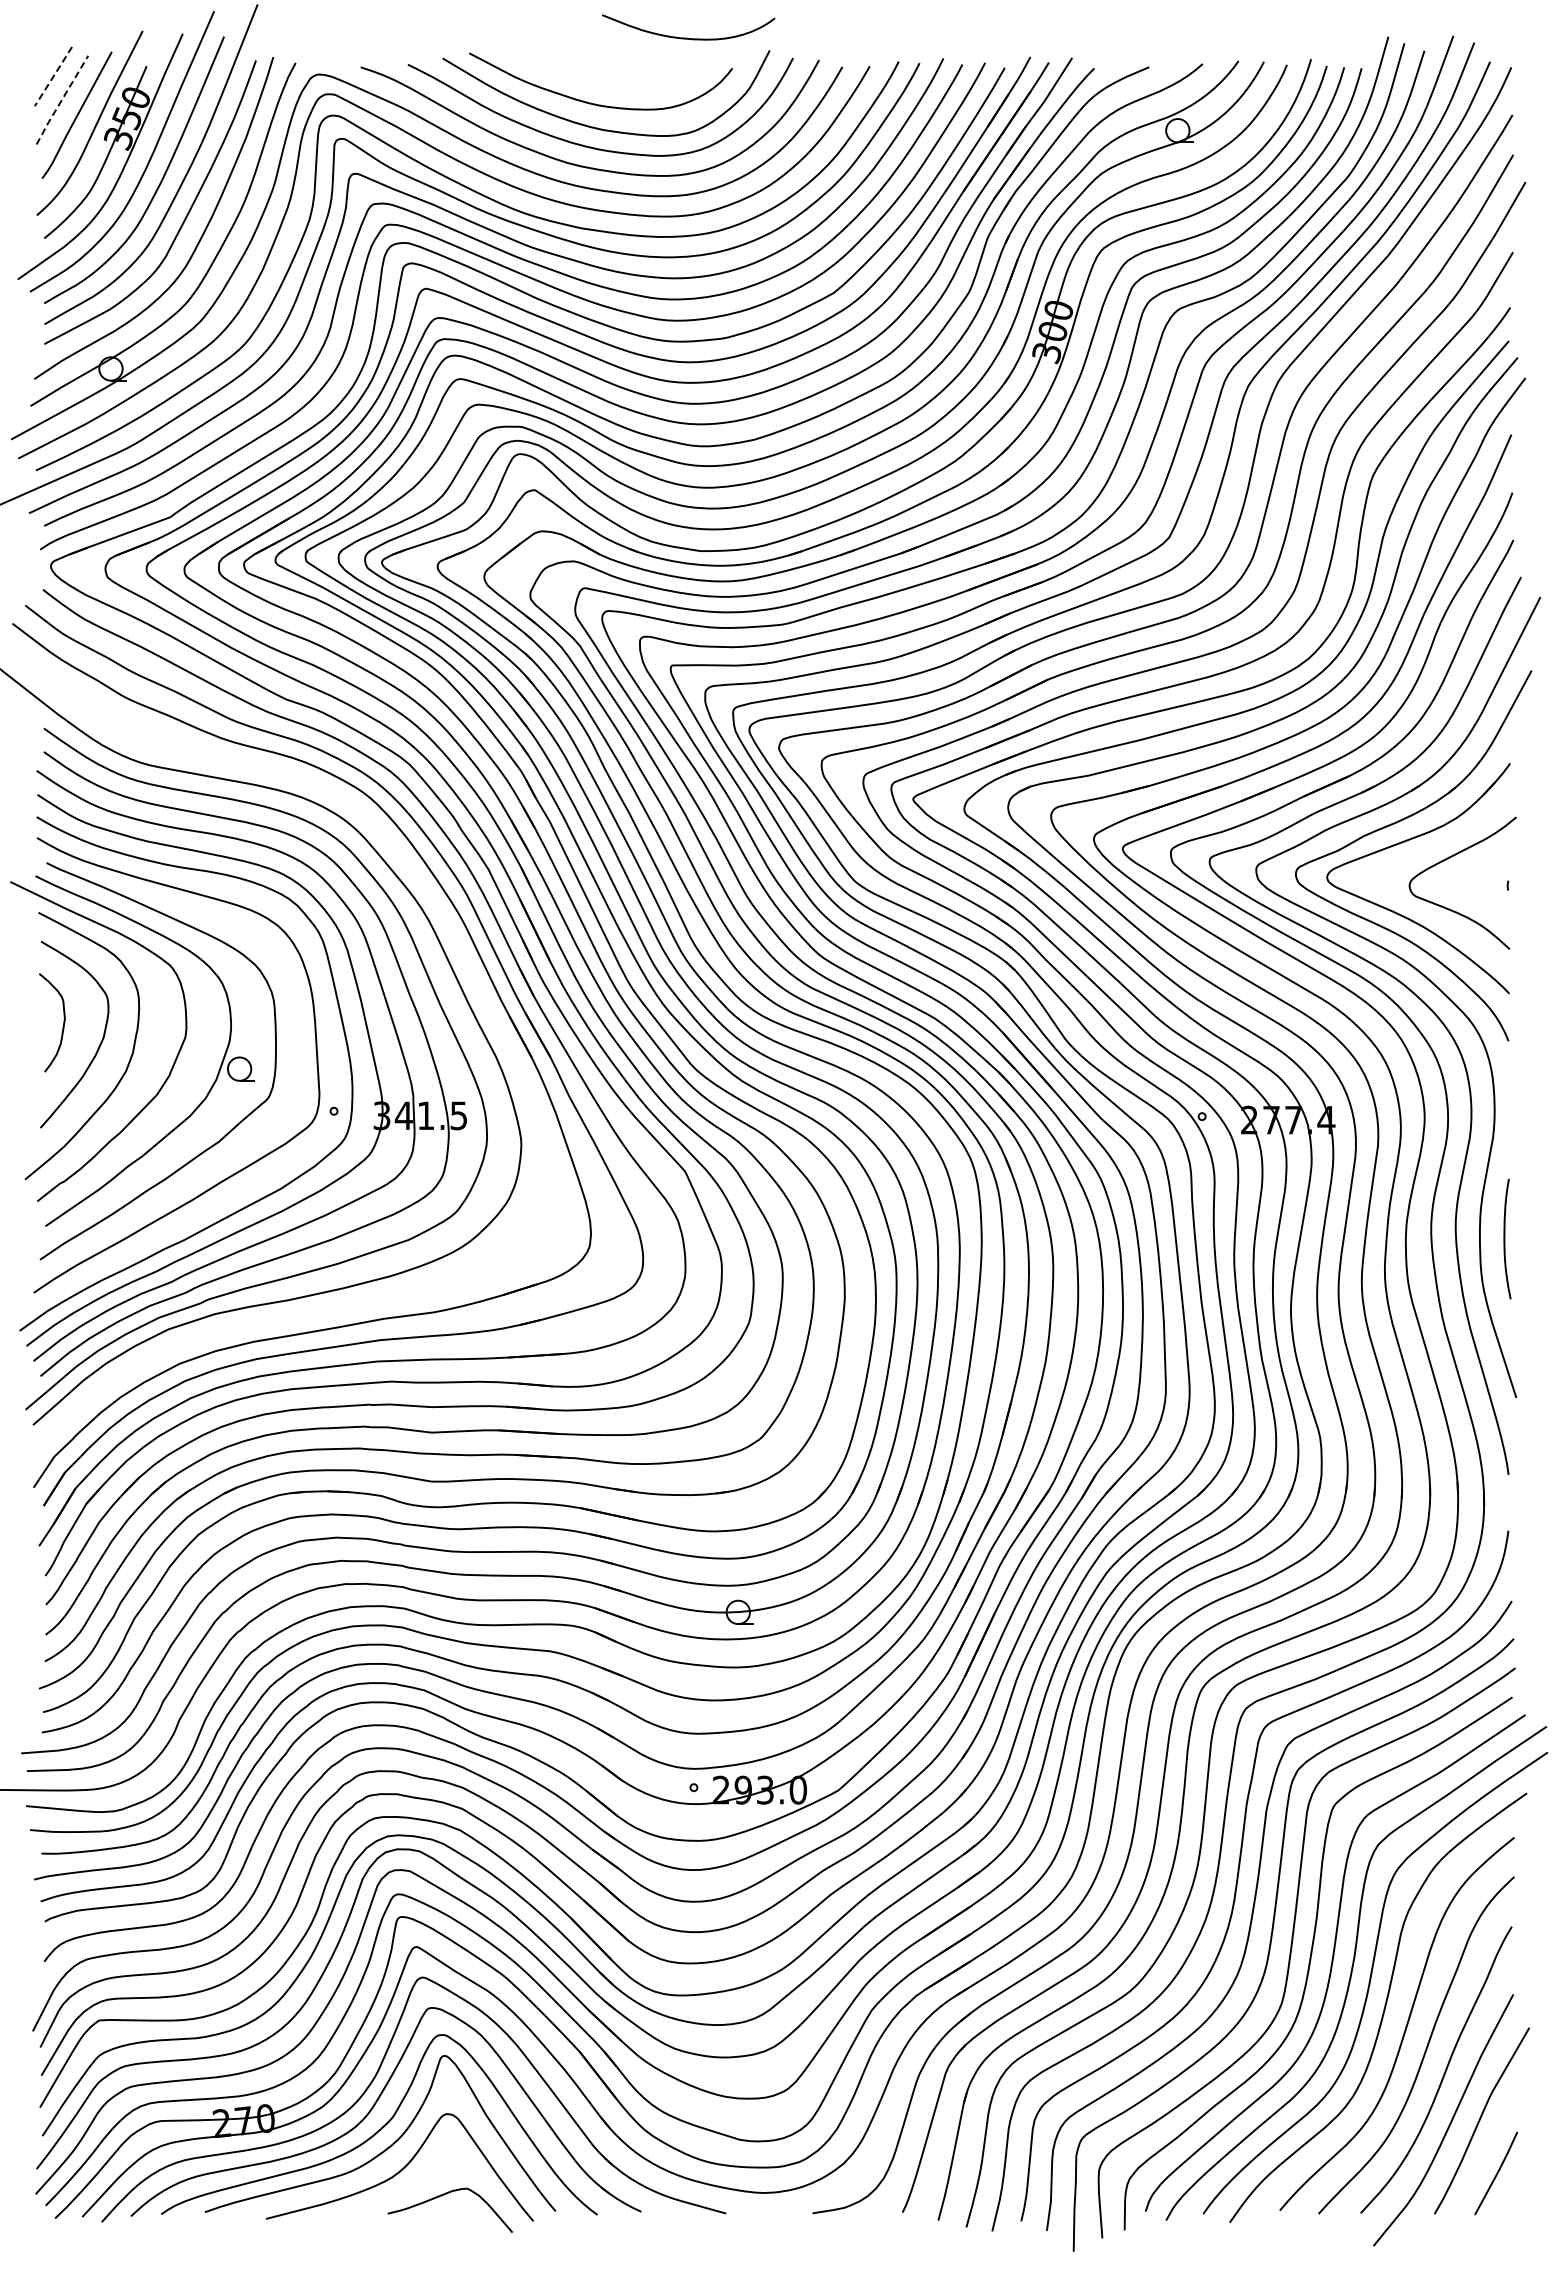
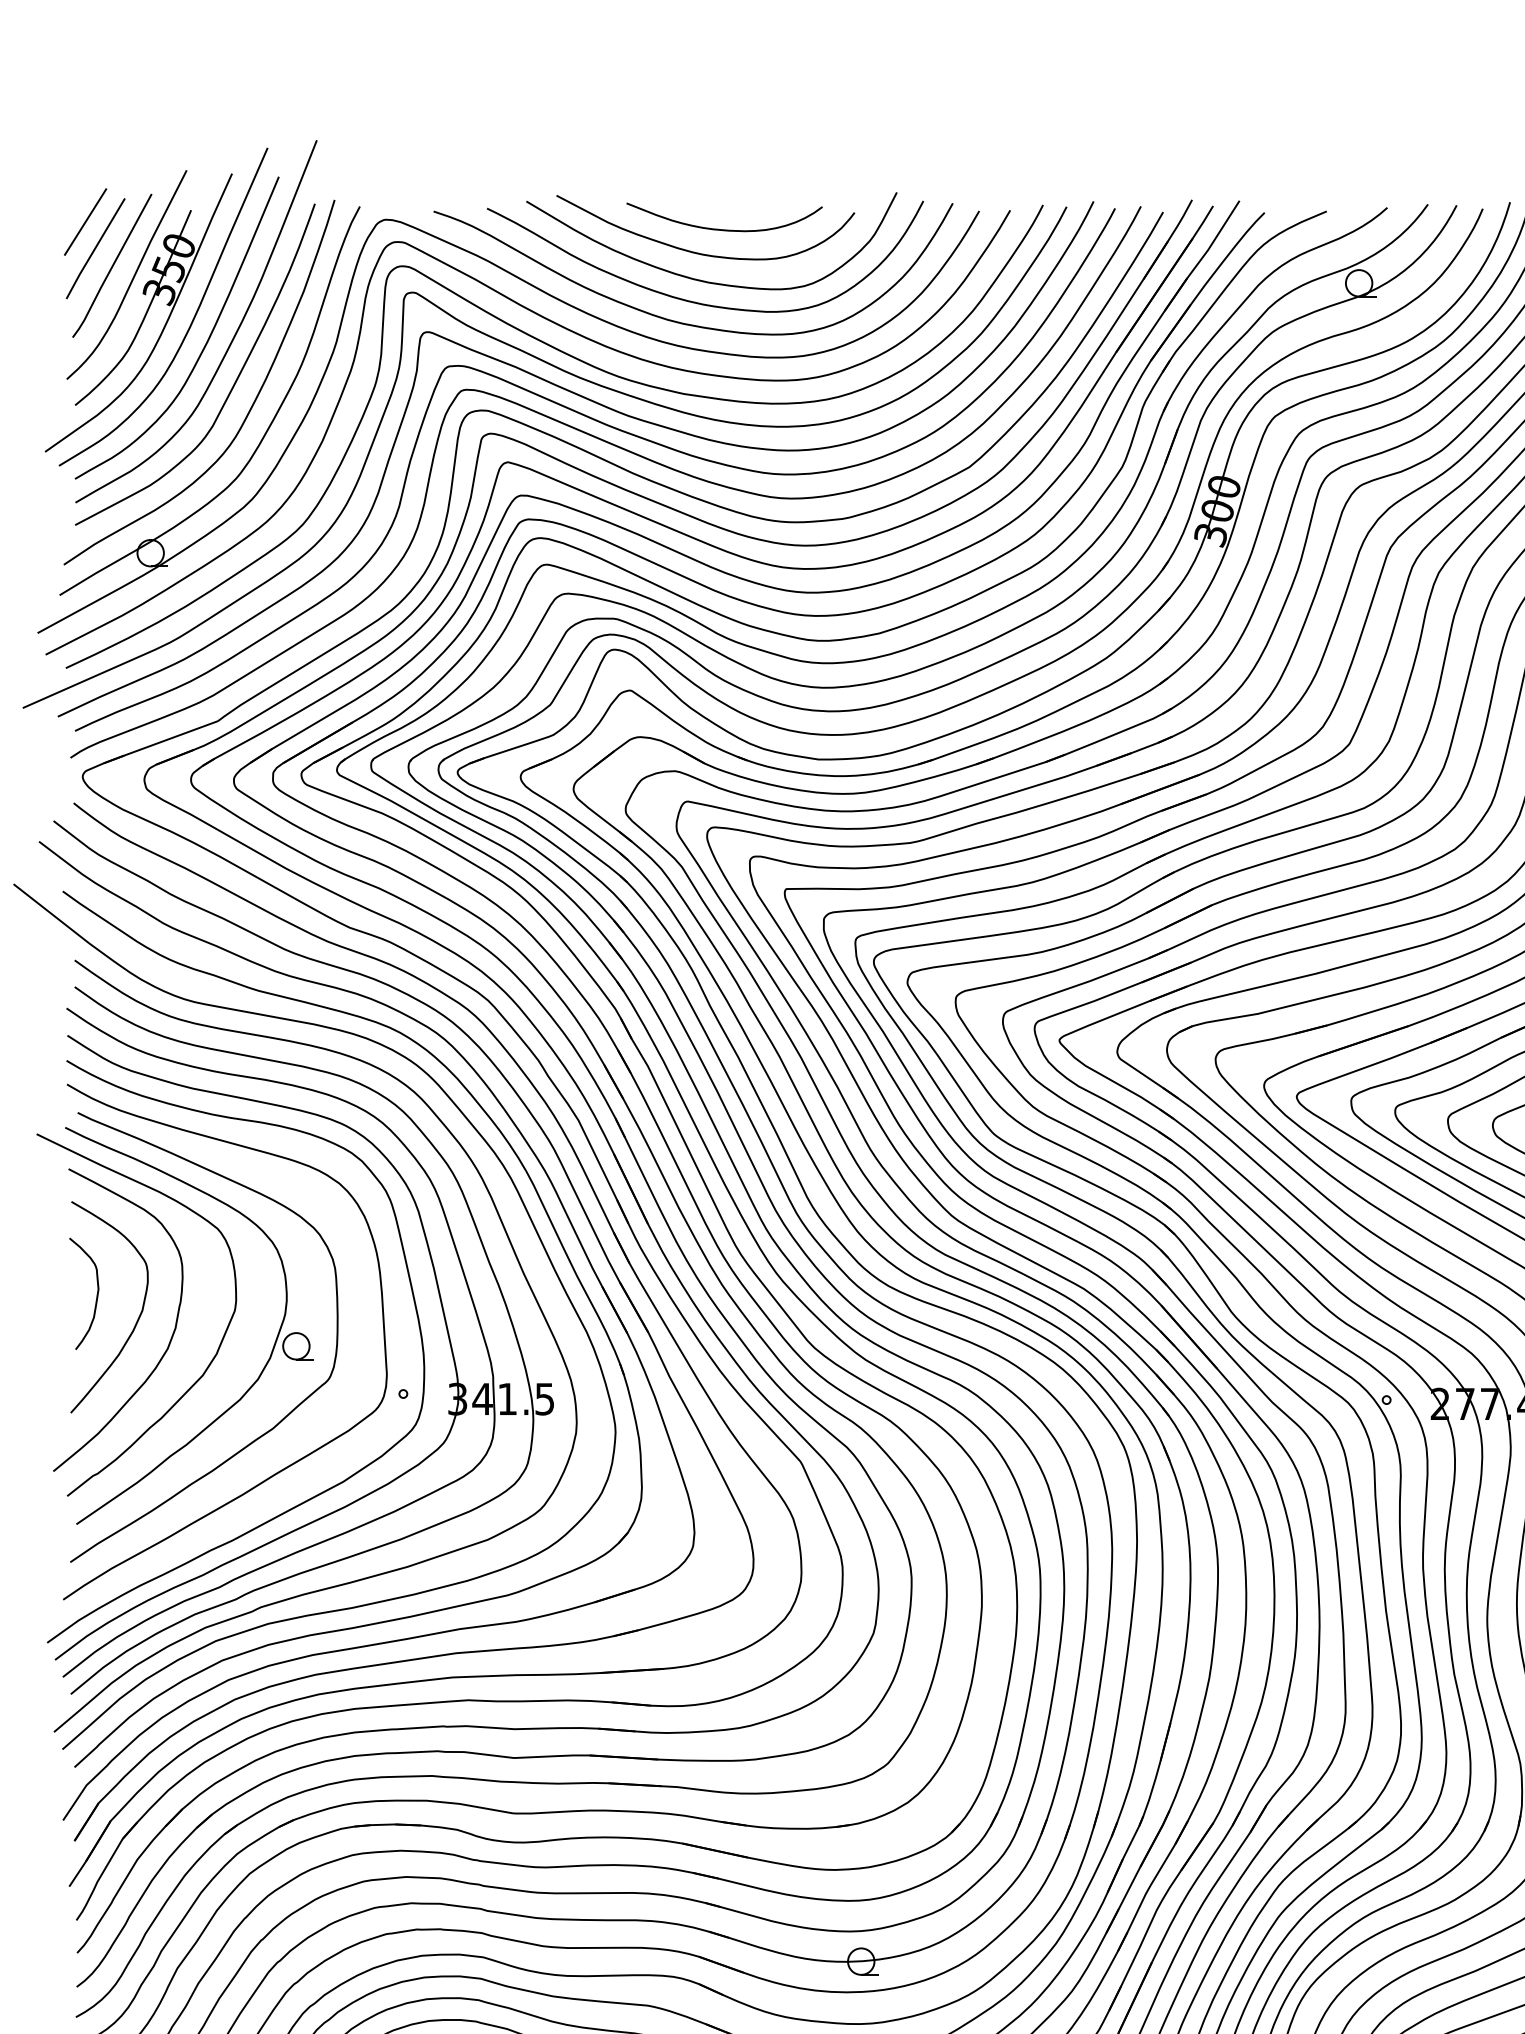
curve: (687, 37) -> (723, 228), moved
line: (53, 76) -> (85, 221), dashed -> solid
line: (61, 99) -> (94, 247), dashed -> solid
part: (466, 966) -> (553, 1230), added

